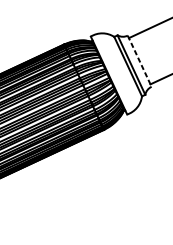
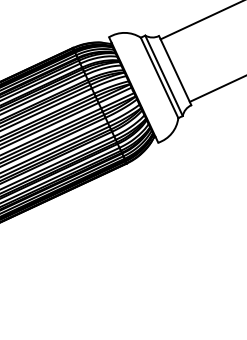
line: (139, 61) -> (175, 71), dashed -> solid

